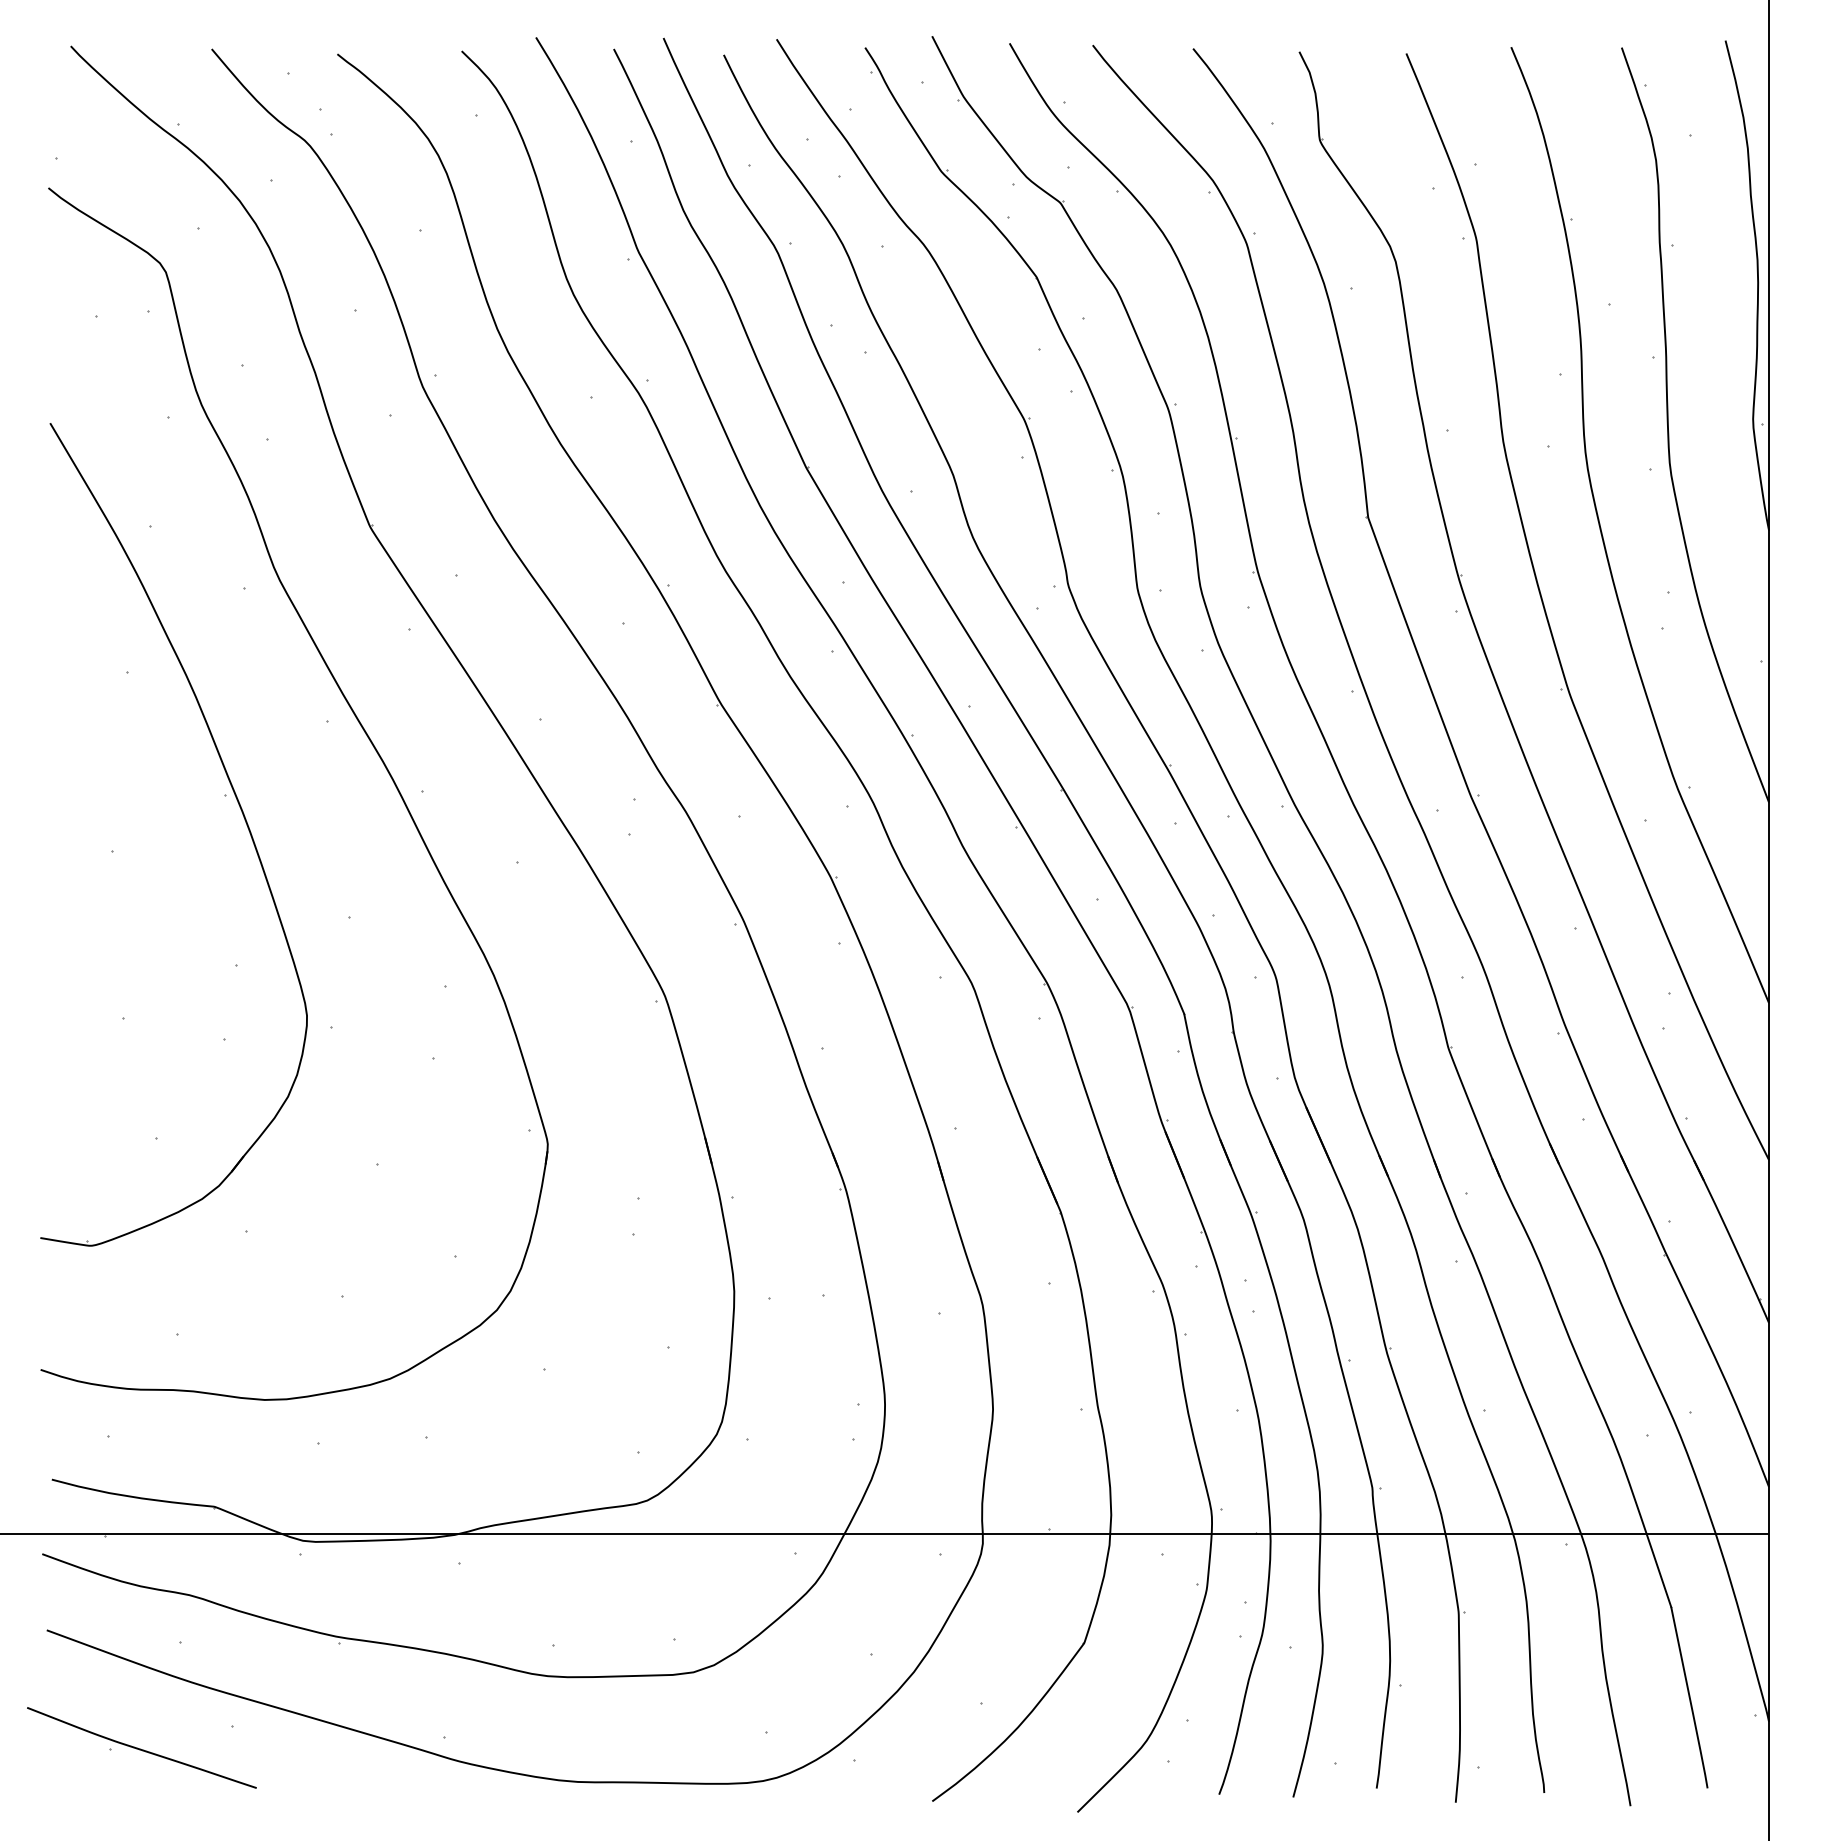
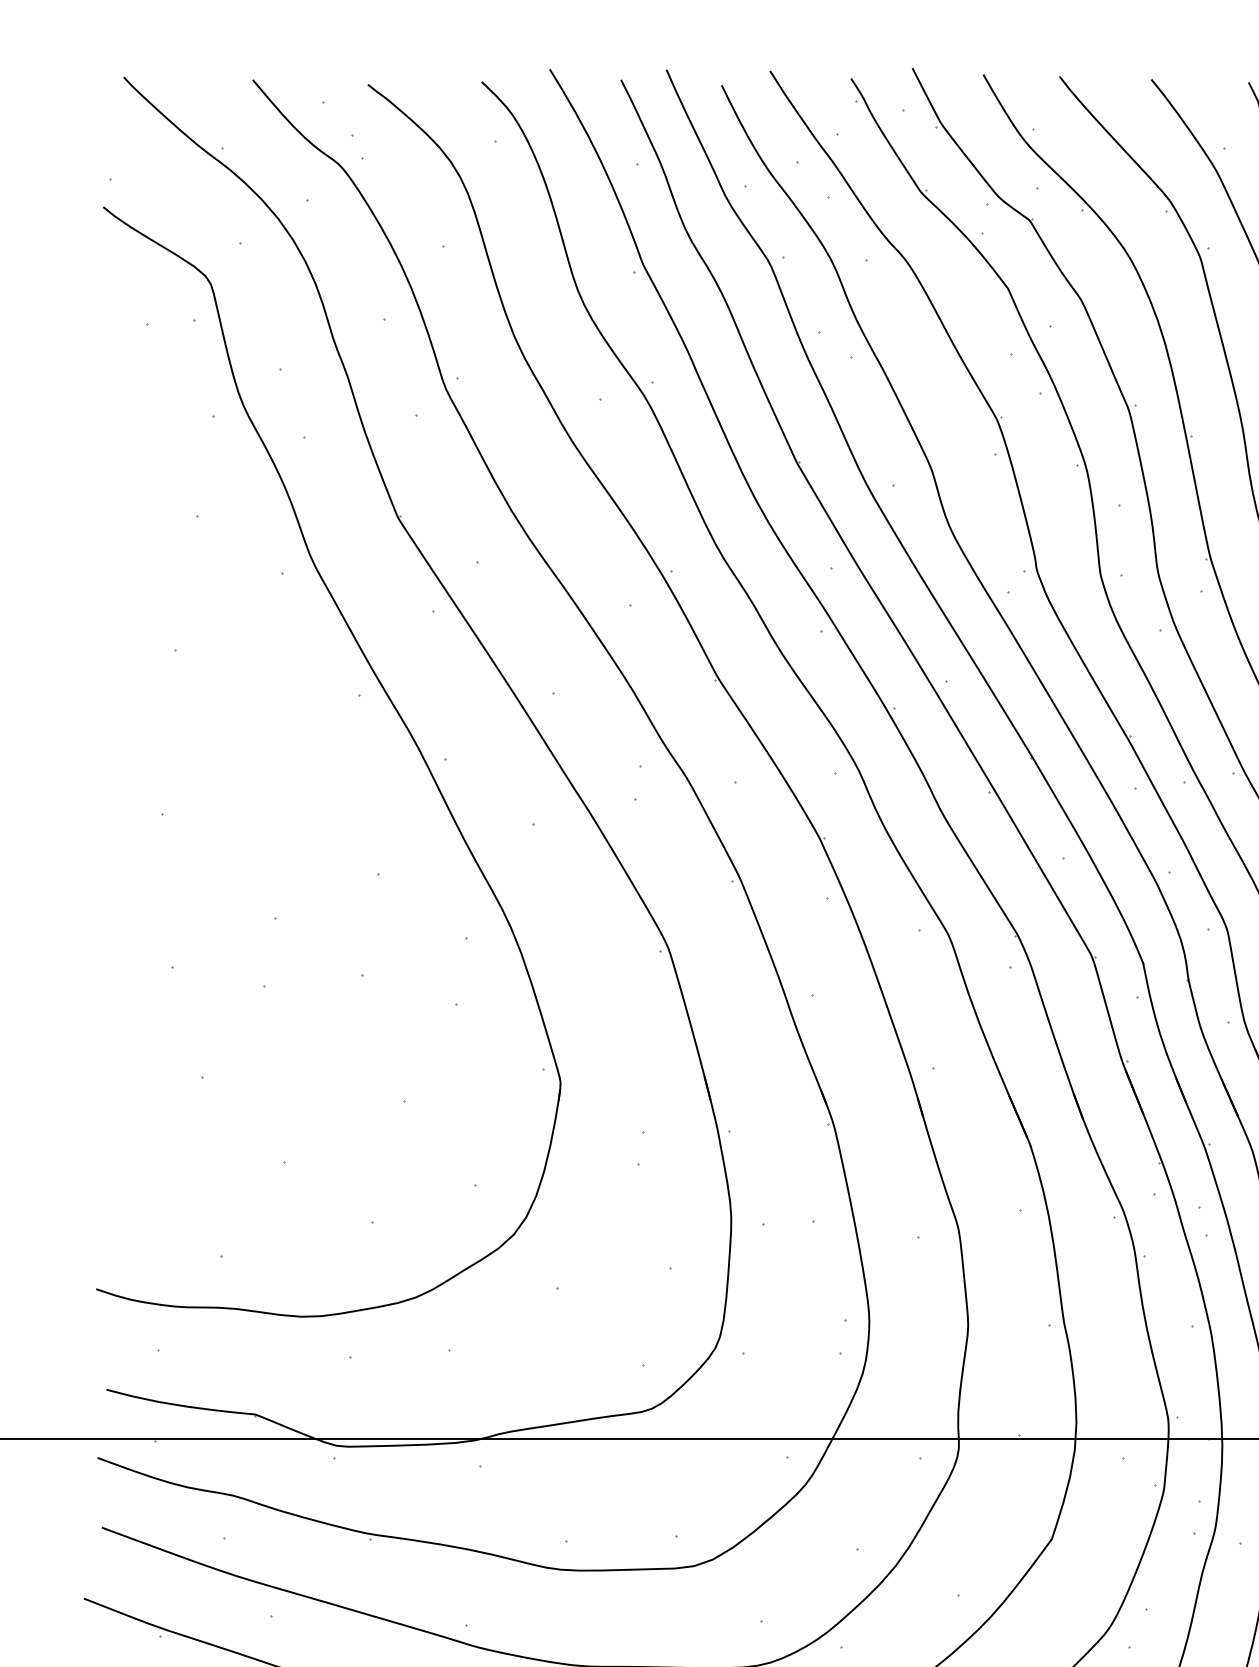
part: (224, 795) -> (264, 763), removed

